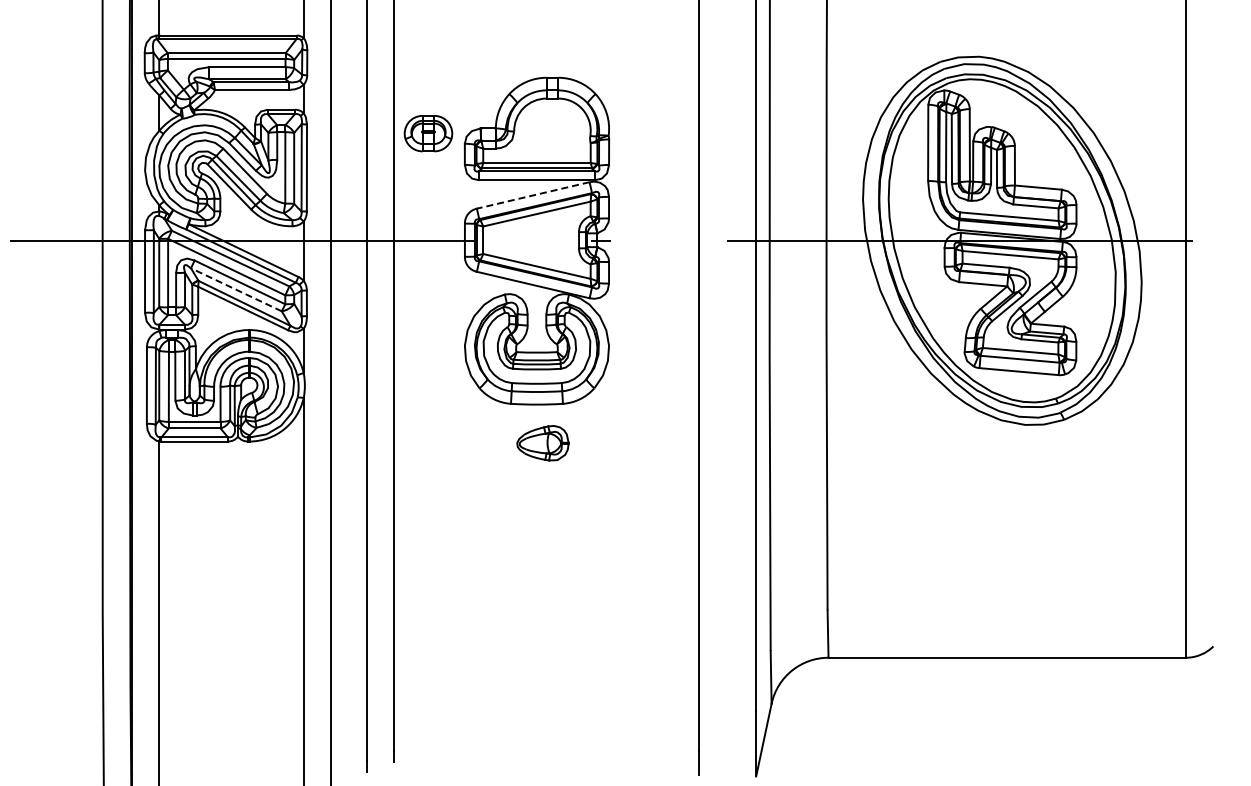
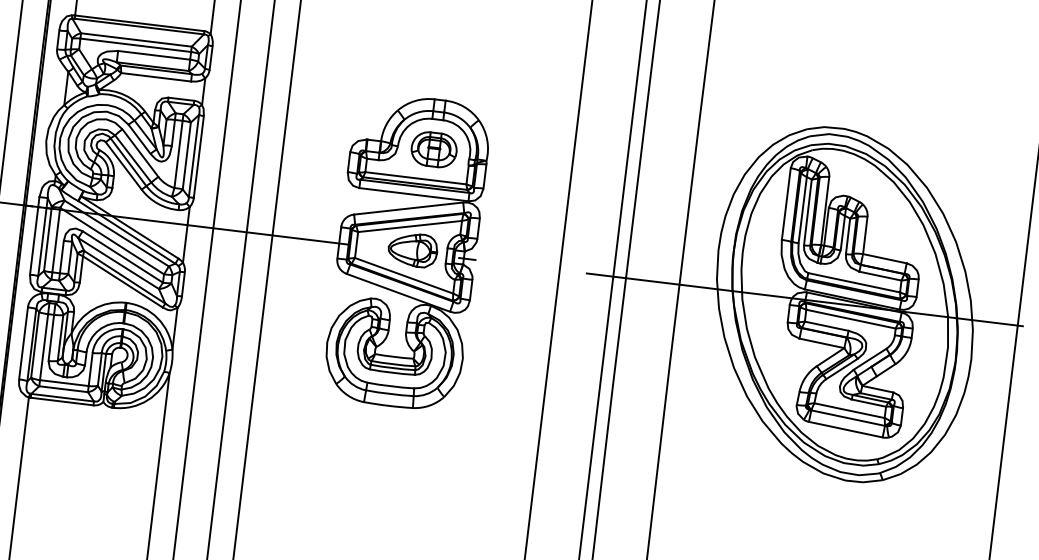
part: (428, 133) -> (434, 149), moved
line: (533, 195) -> (408, 208), dashed -> solid
line: (235, 289) -> (117, 263), dashed -> solid
part: (542, 443) -> (412, 250), moved

